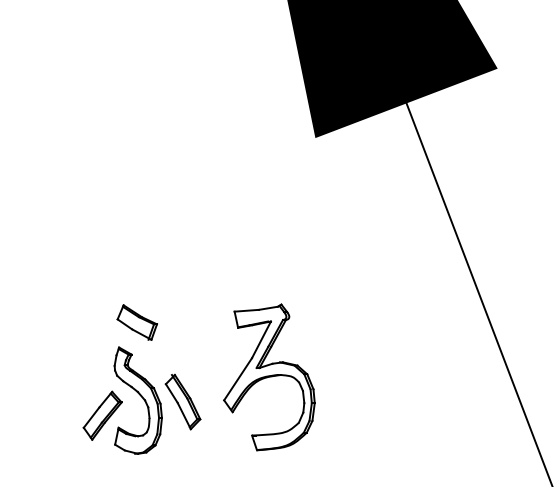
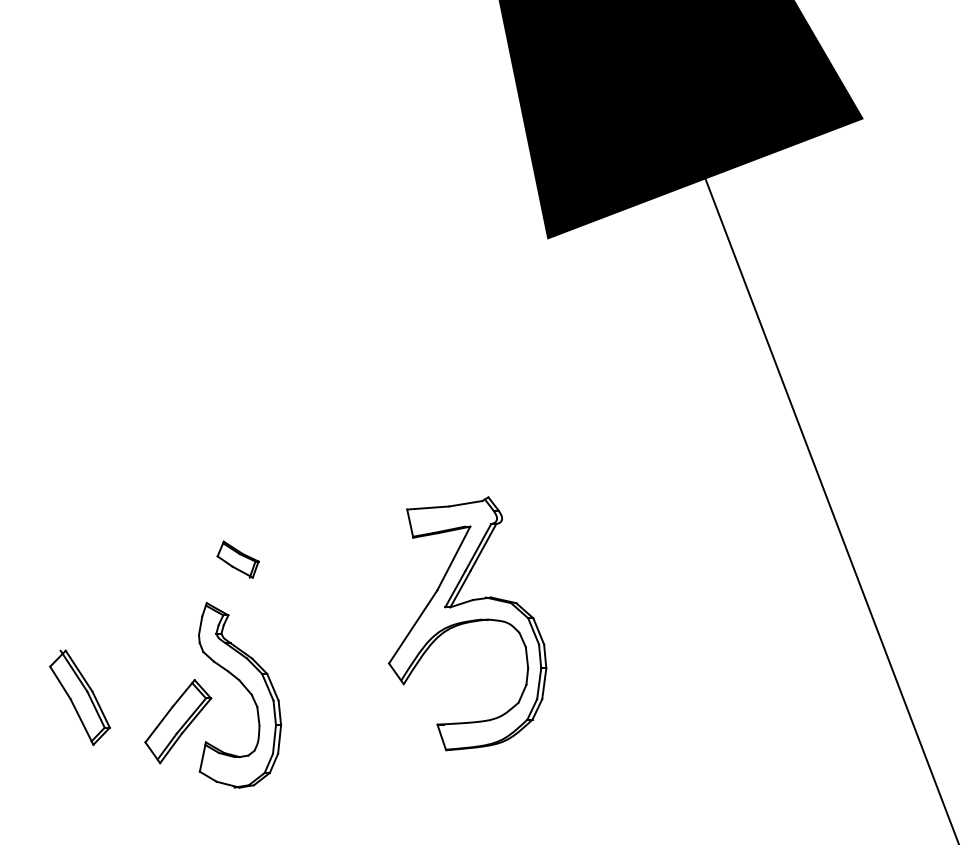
part: (136, 322) -> (236, 559), size x0.6
part: (269, 377) -> (467, 623), moved
part: (182, 401) -> (78, 696), moved

